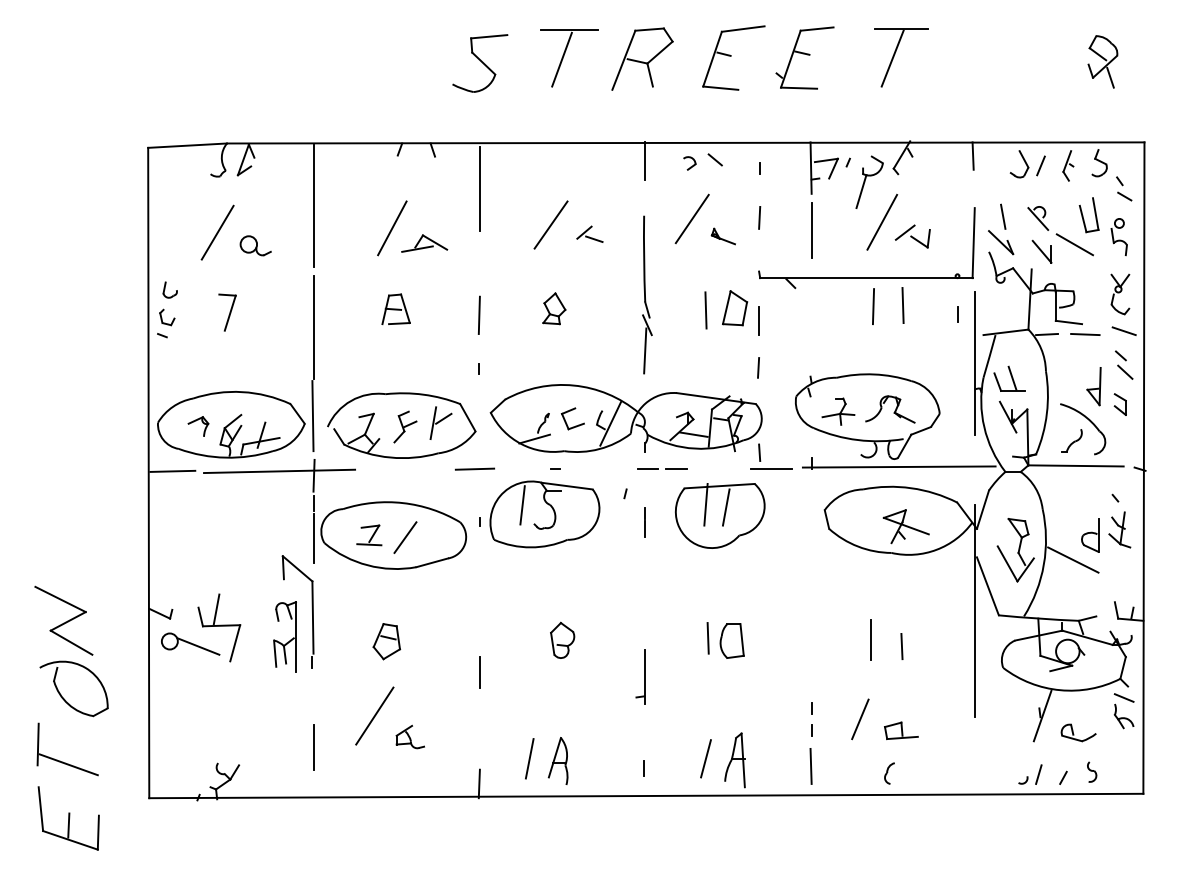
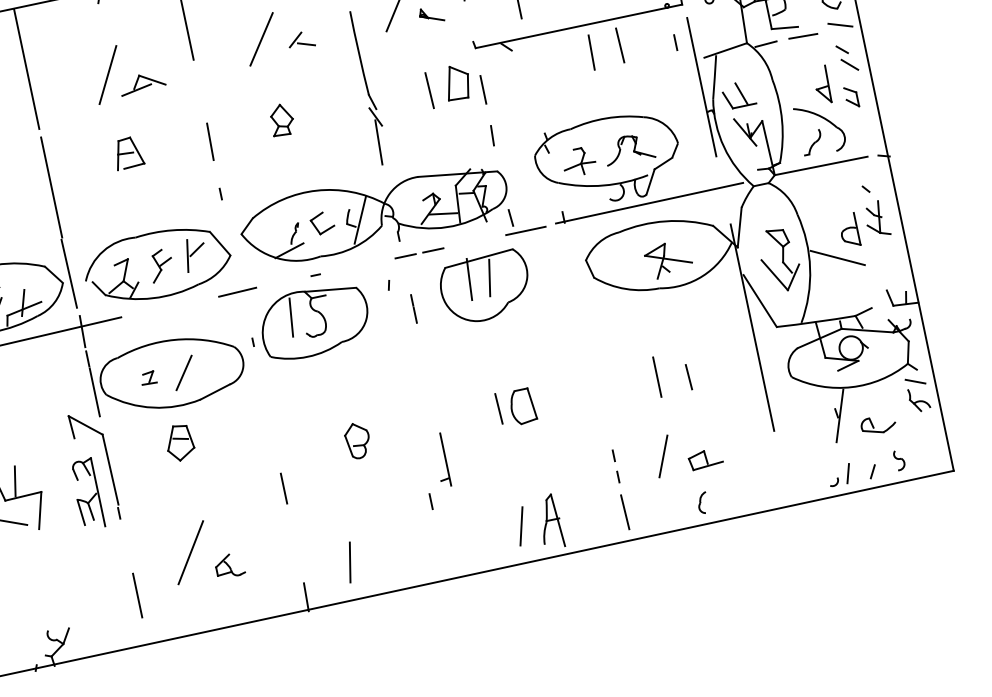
part: (369, 535) -> (148, 378), size x0.6
part: (386, 641) -> (179, 442), moved
part: (557, 760) -> (377, 558), removed
line: (643, 768) -> (430, 501), moved

